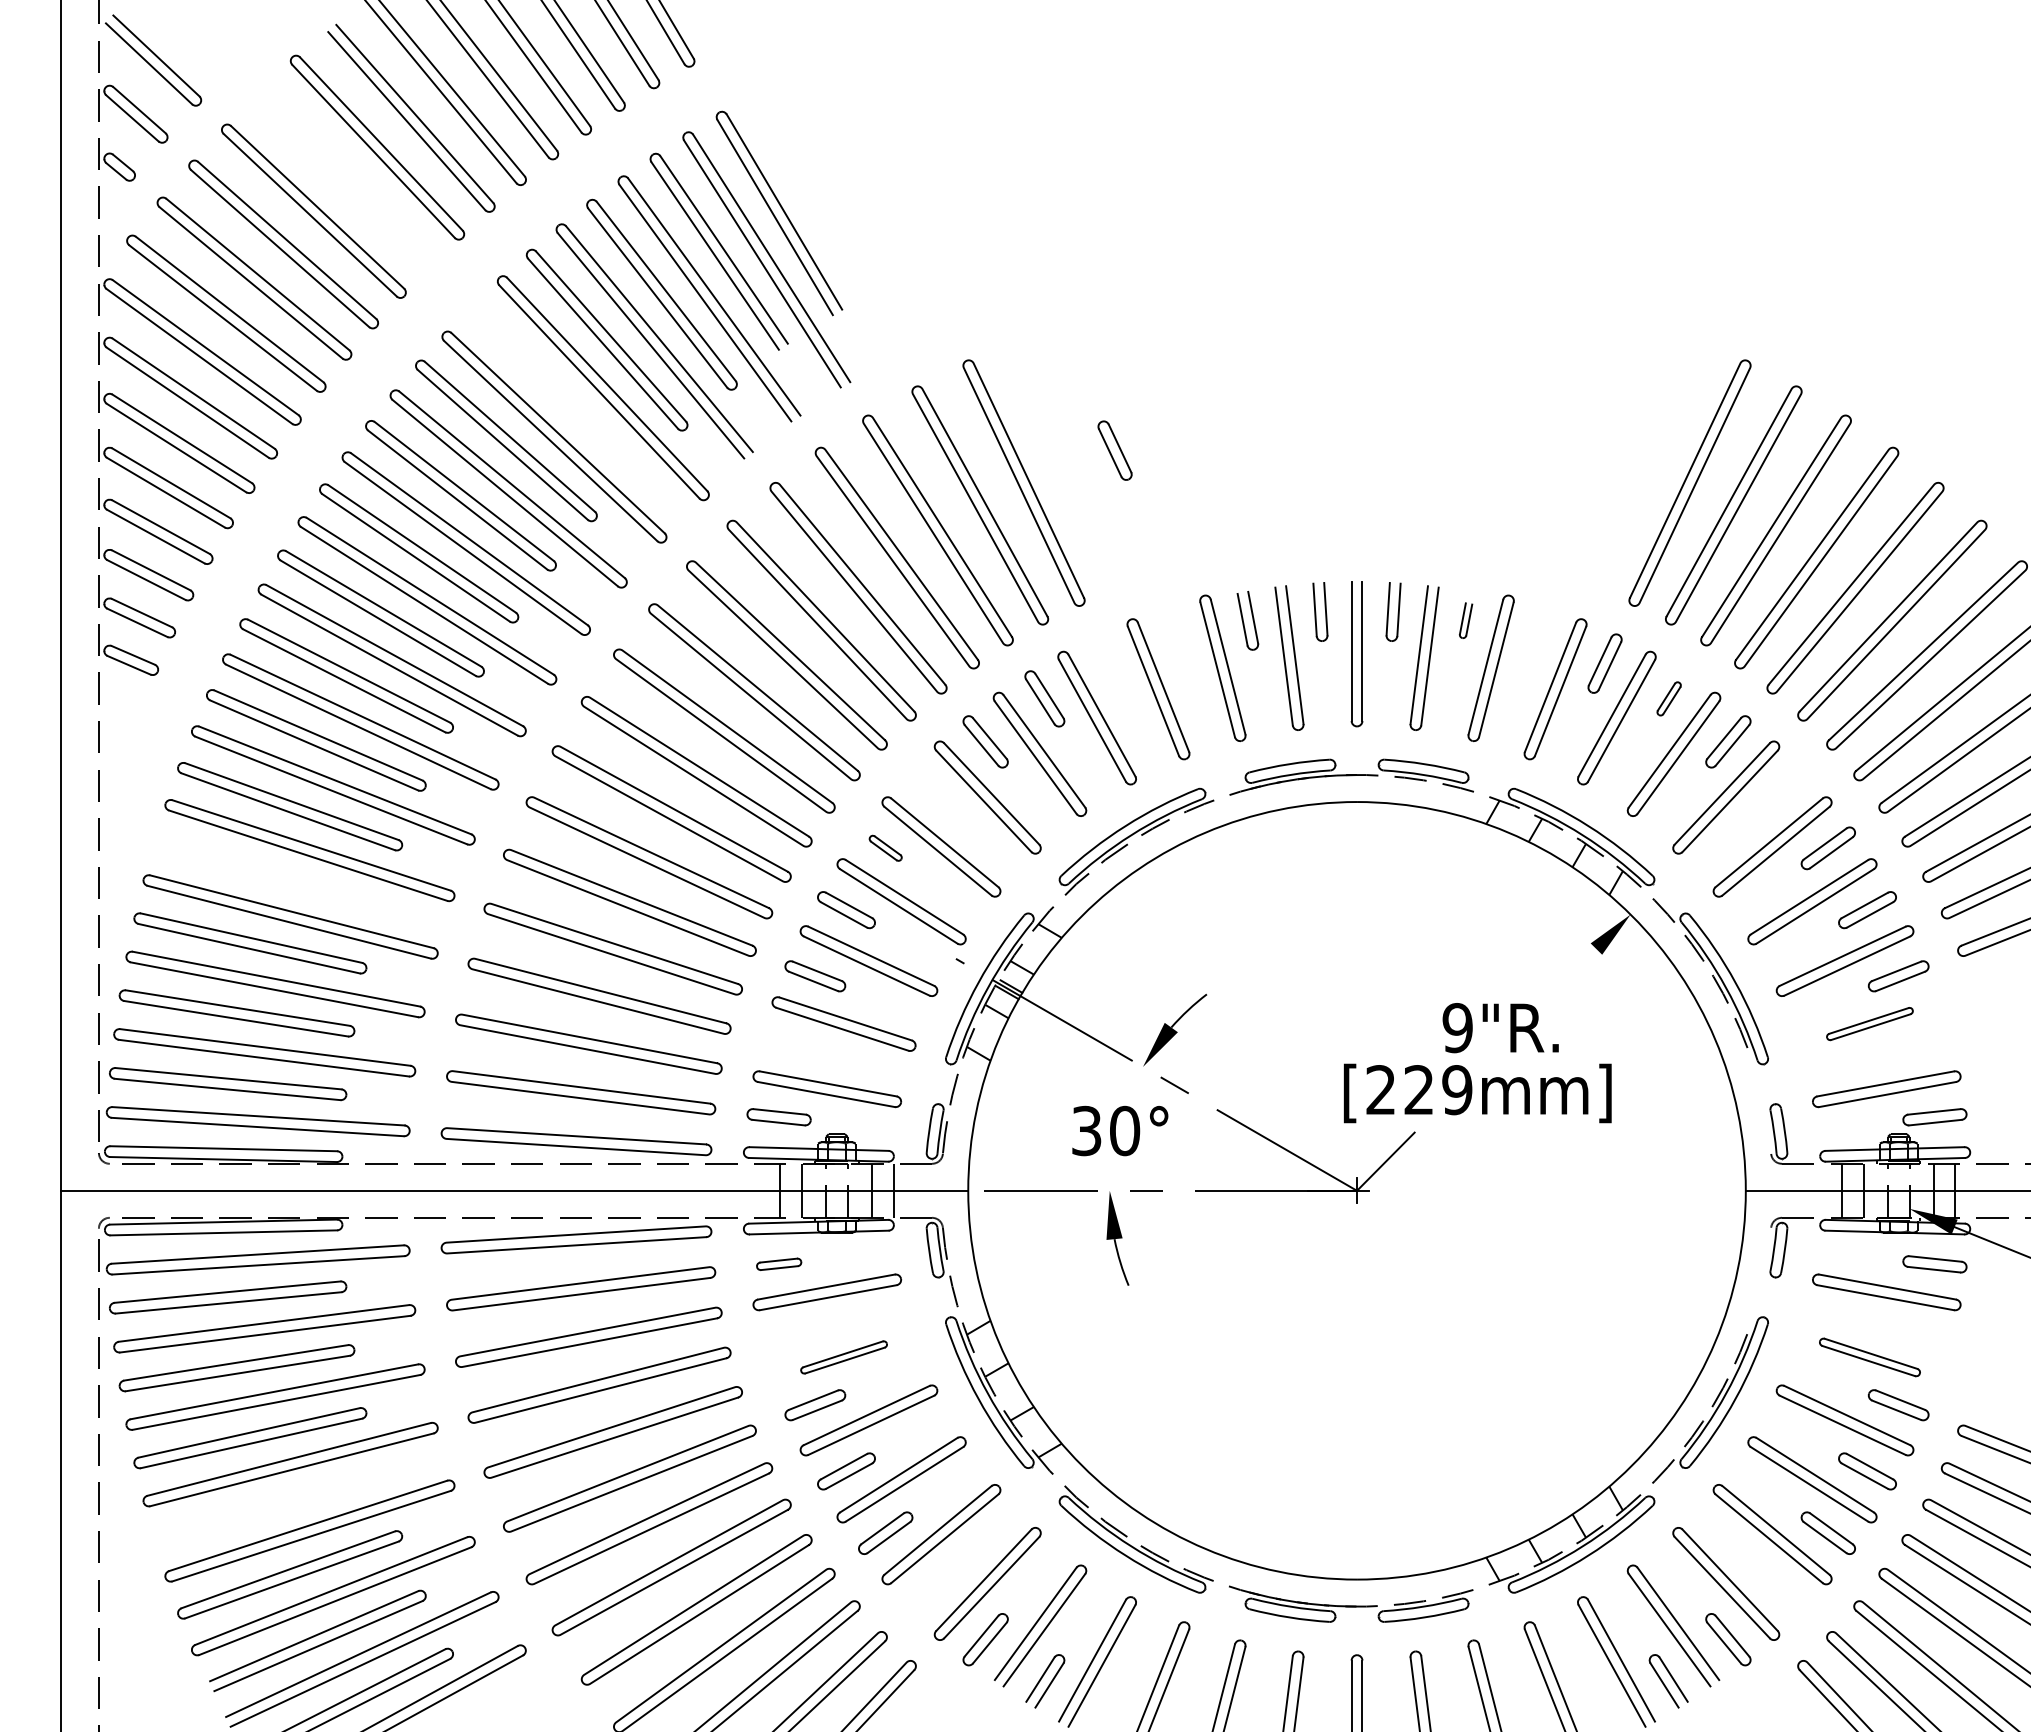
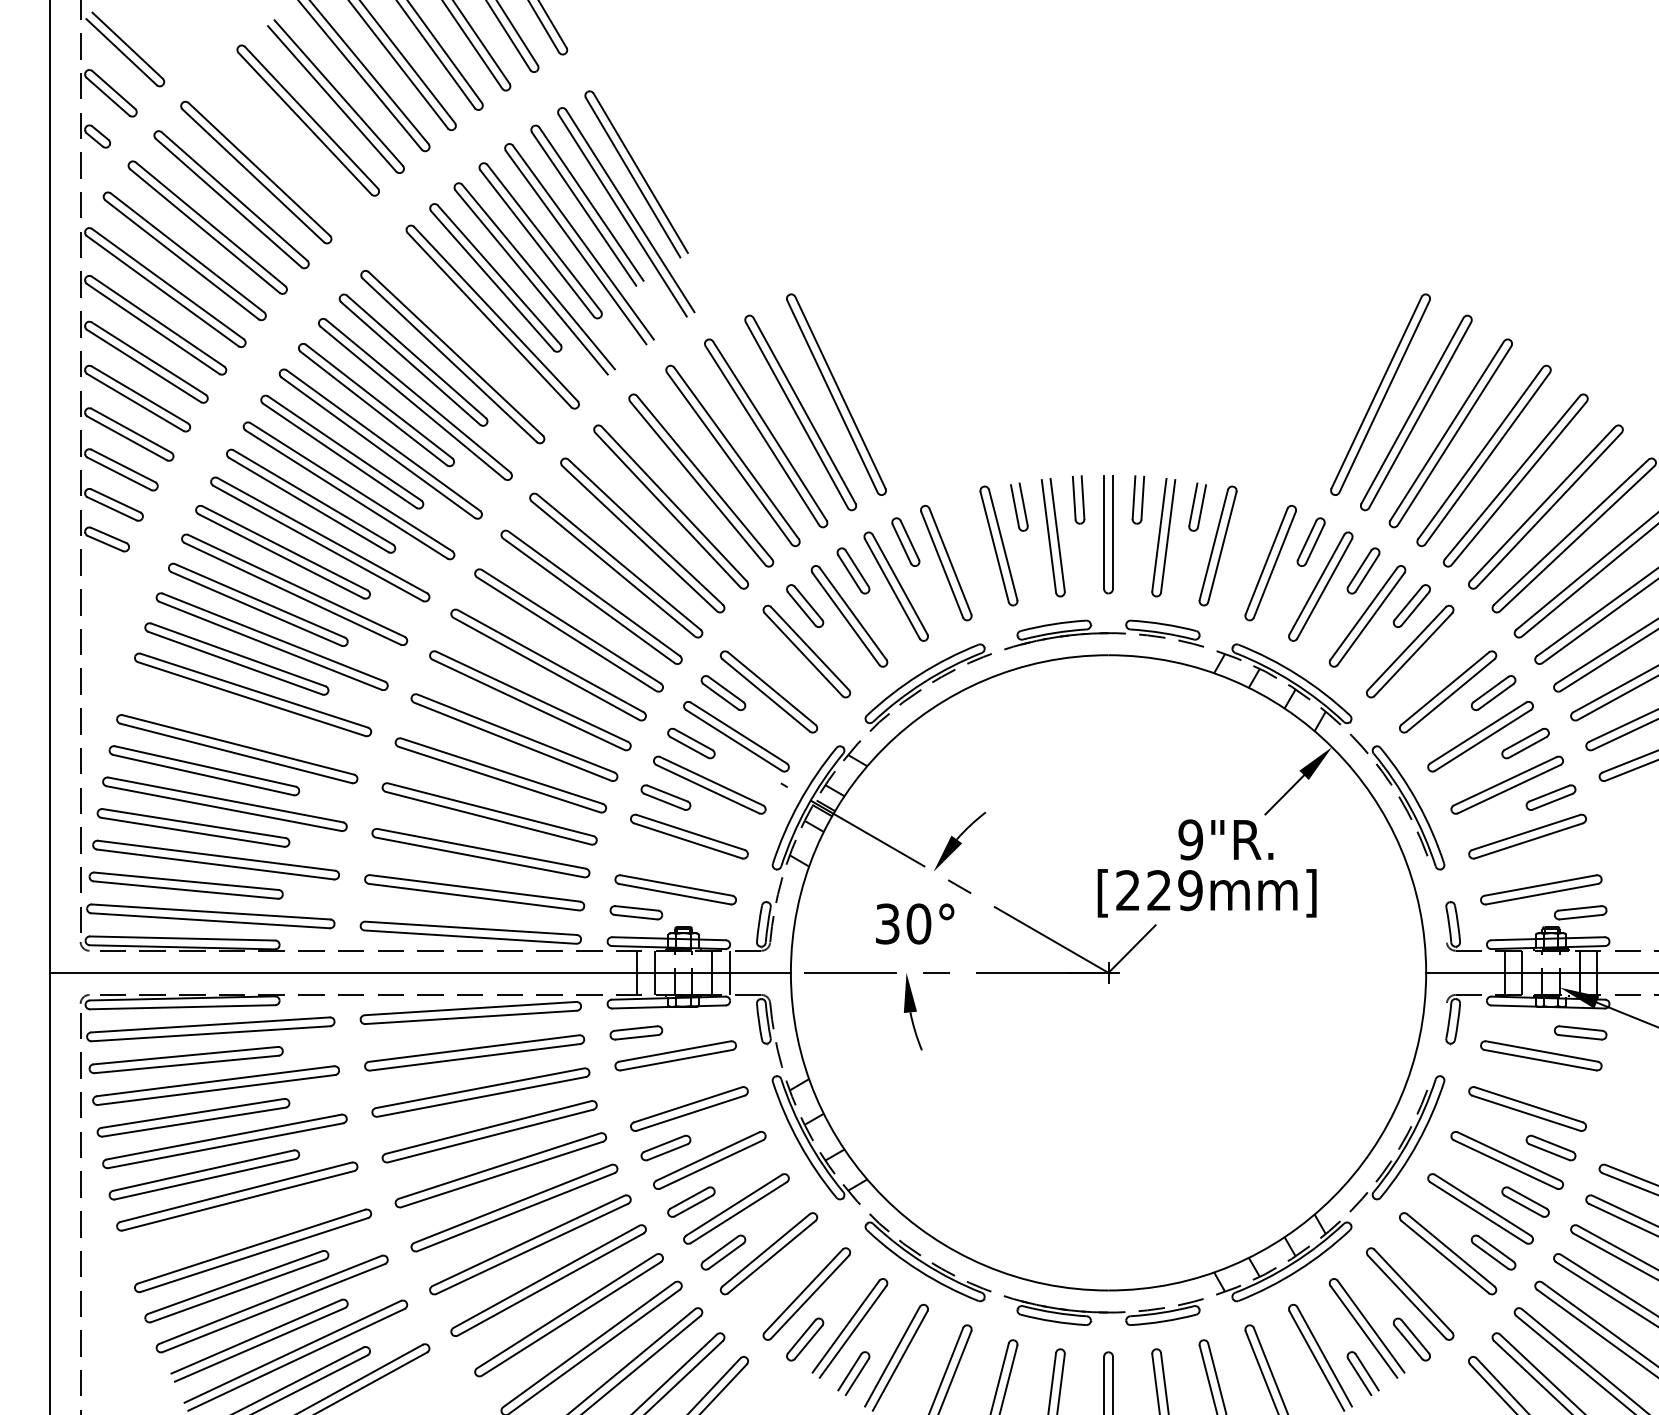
part: (1114, 449) -> (905, 541), moved
part: (1465, 619) -> (1197, 506), size x1.67
part: (1669, 698) -> (1363, 570), size x1.67
part: (885, 847) -> (723, 692), size x1.67
line: (1572, 972) -> (1284, 794), added
part: (1869, 1023) -> (1527, 836), size x1.67
part: (779, 1263) -> (636, 1032), size x1.43
part: (844, 1356) -> (689, 1108), size x1.67
part: (1869, 1356) -> (1527, 1108), size x1.43

